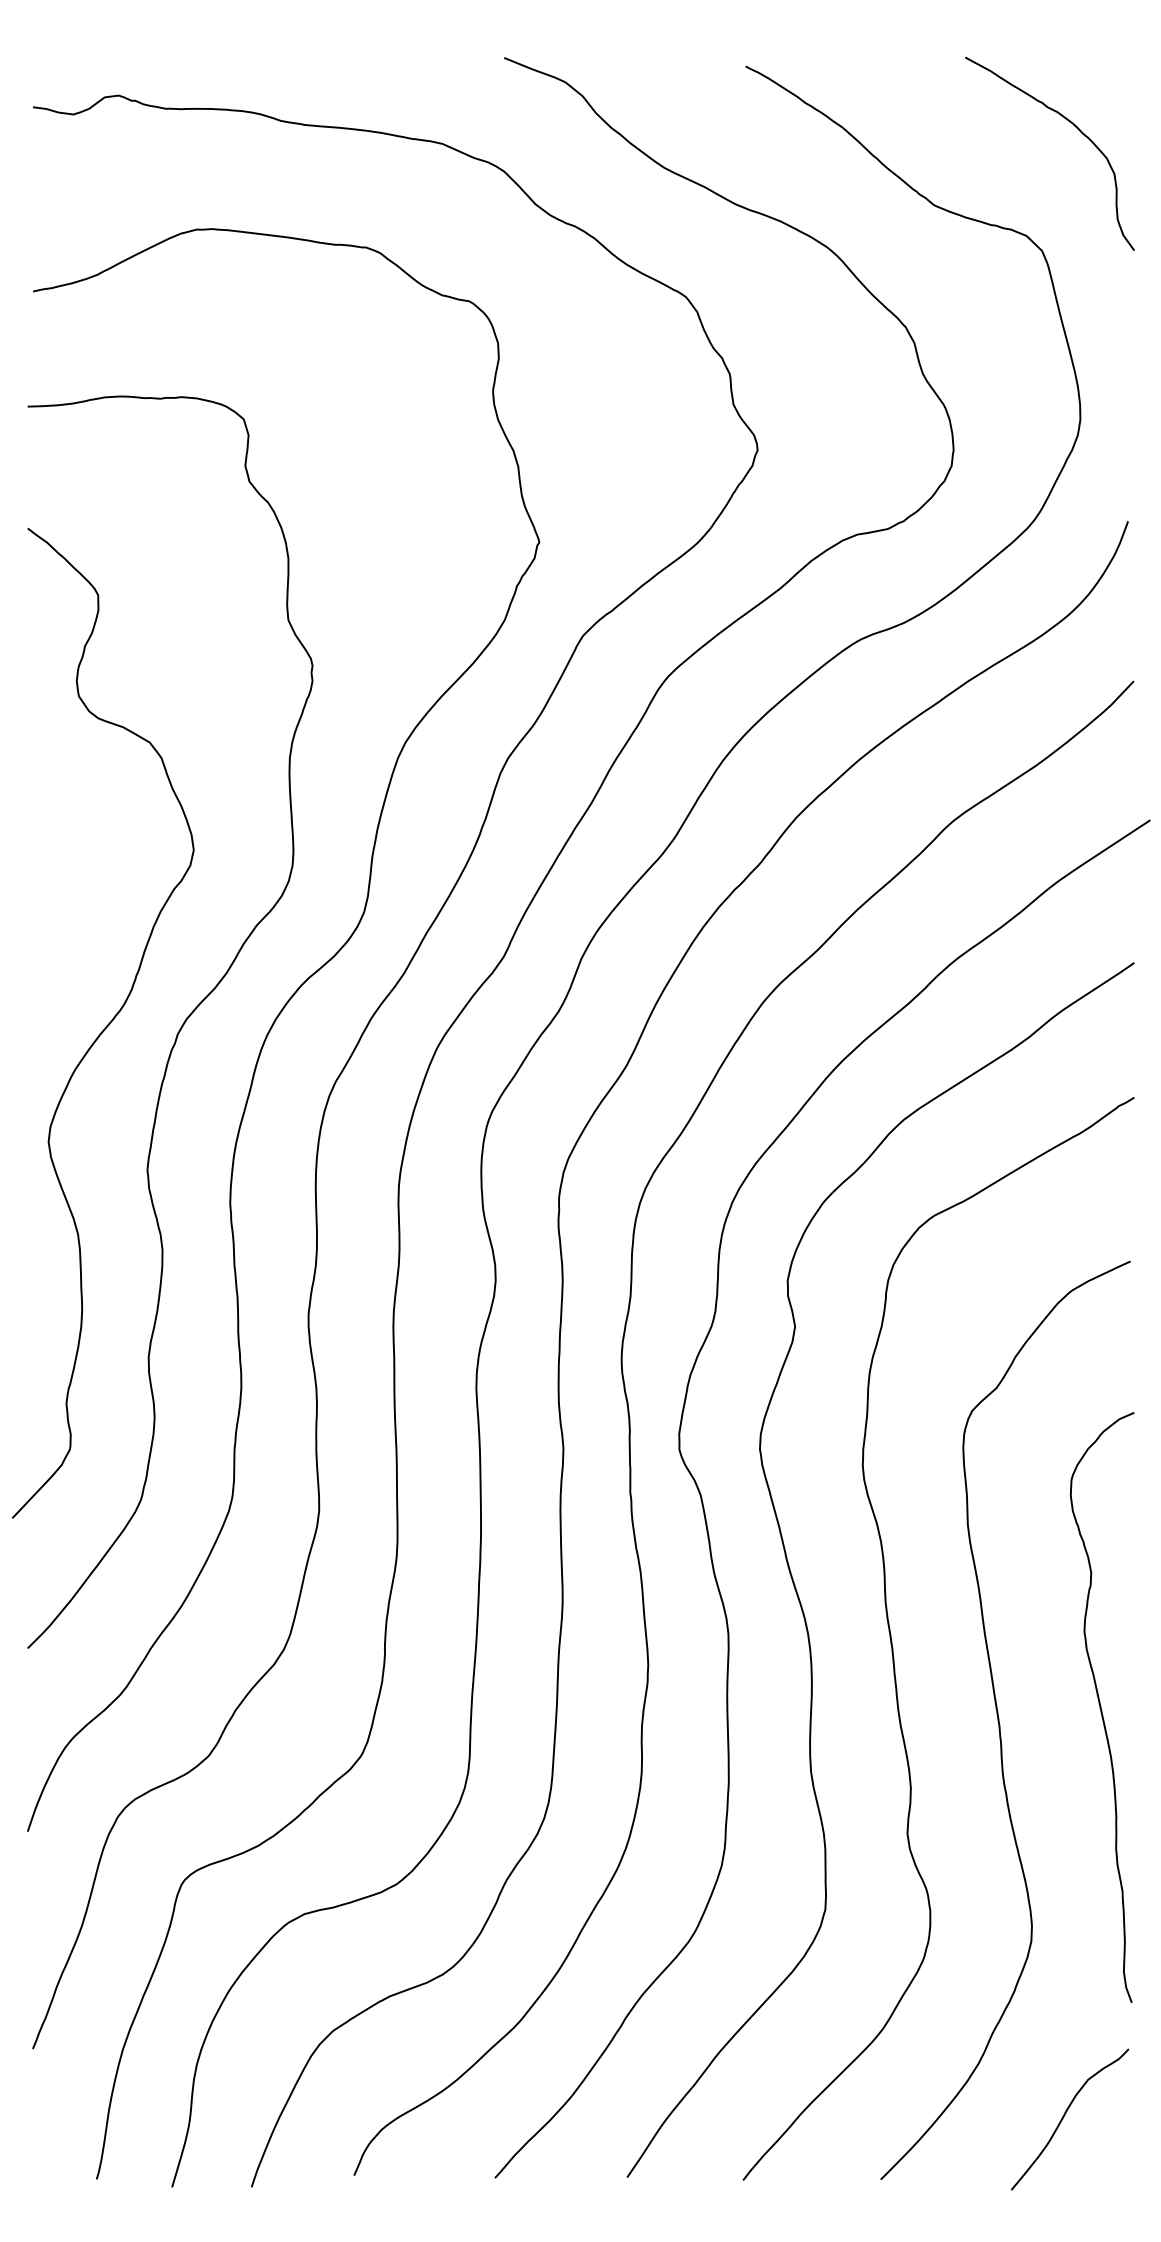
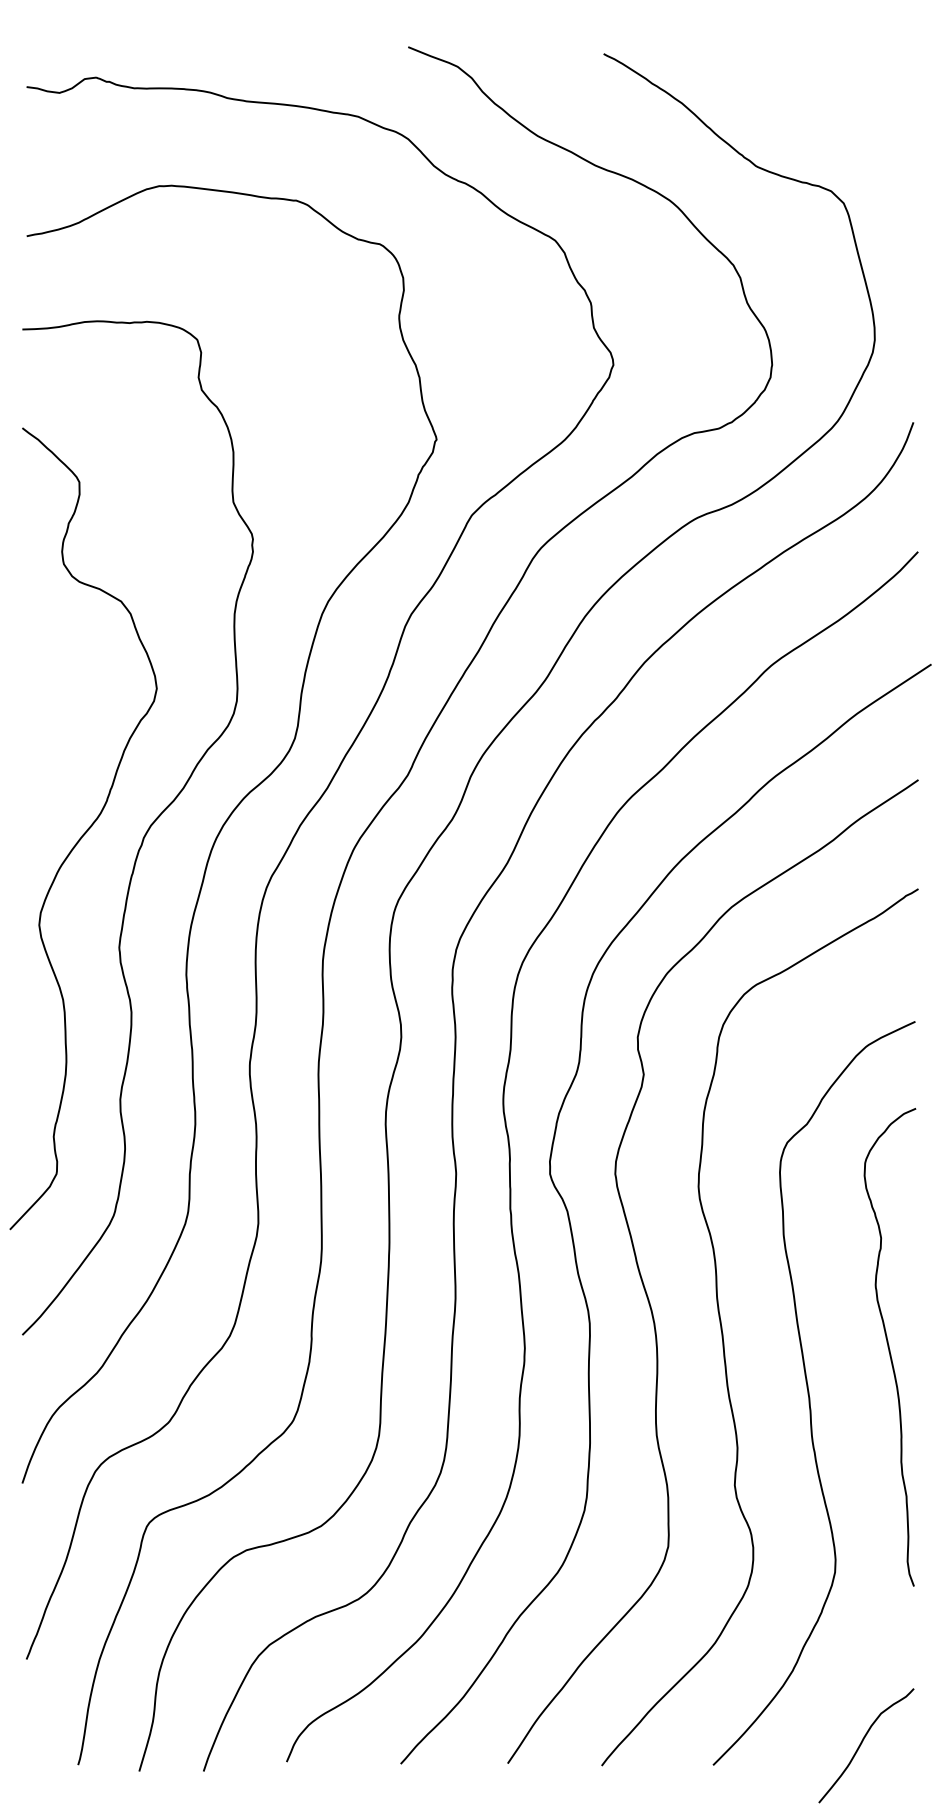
curve: (1075, 127) -> (870, 103), removed
curve: (1101, 1707) -> (889, 1347), moved
curve: (1064, 2117) -> (861, 1744), moved

